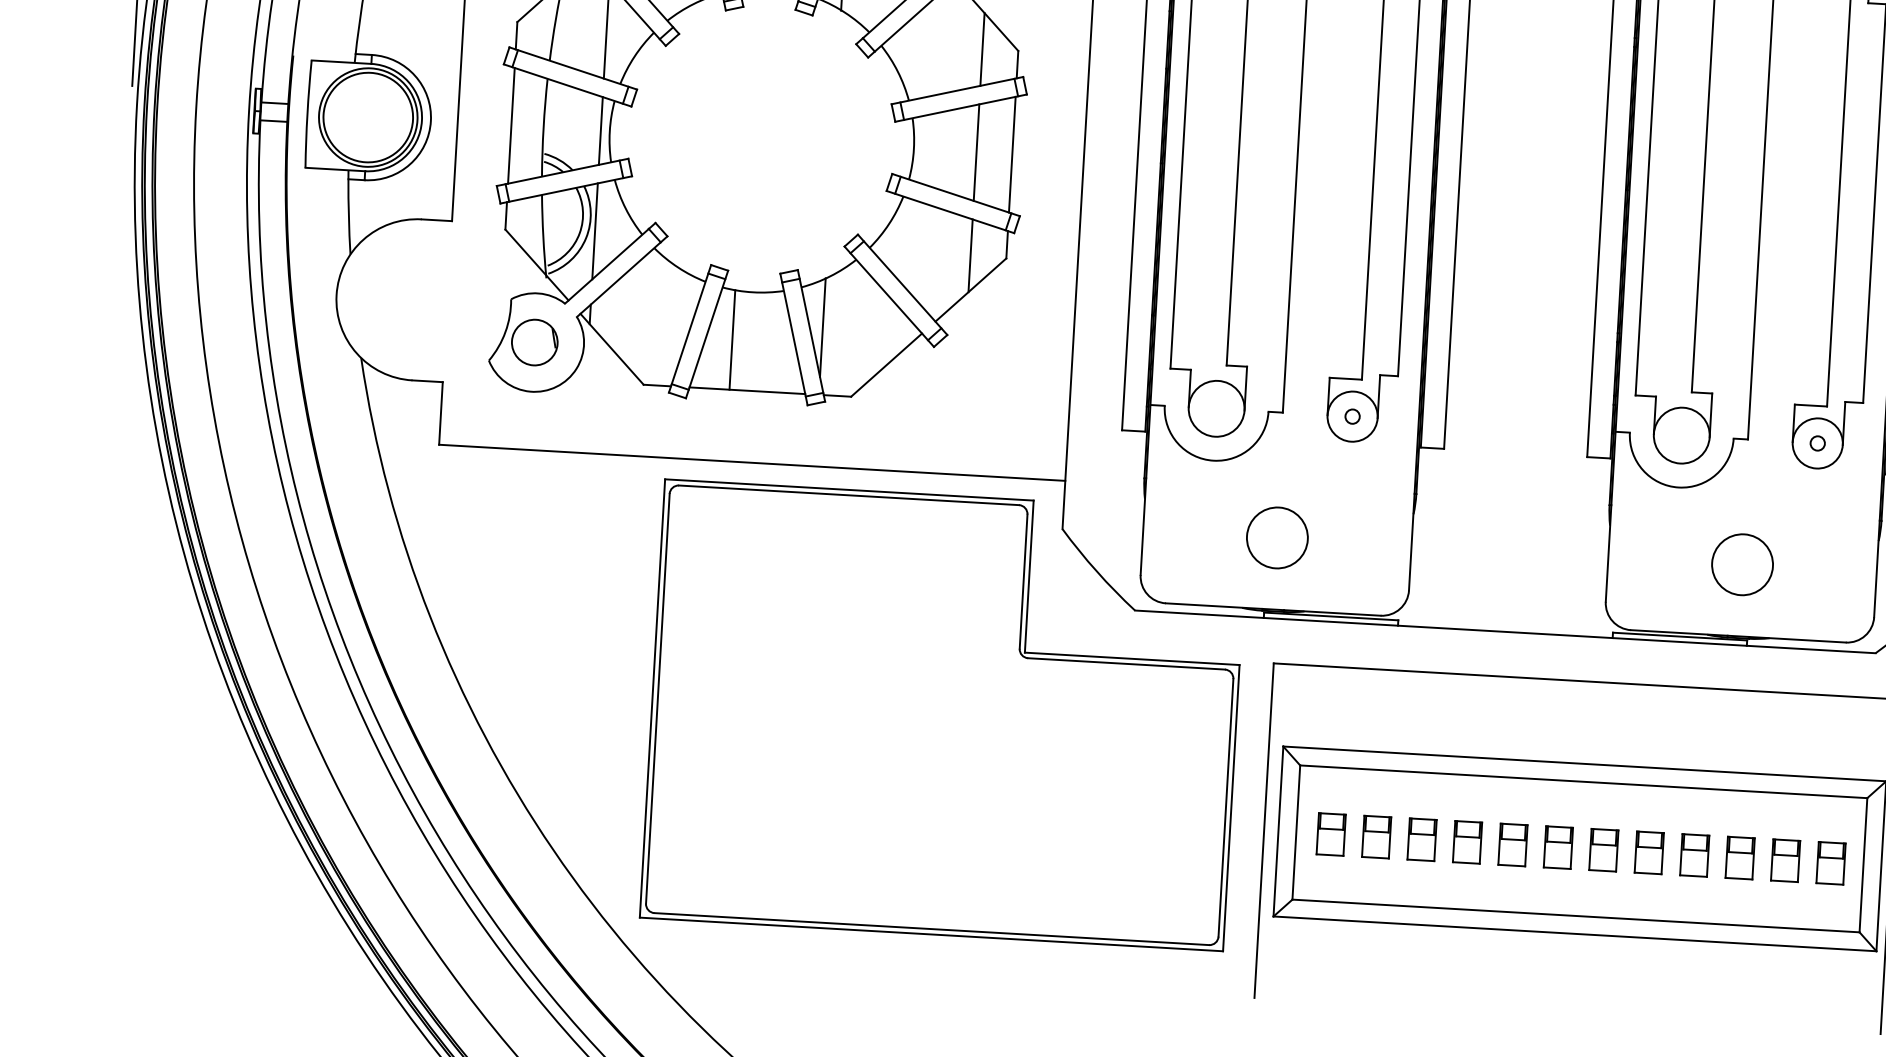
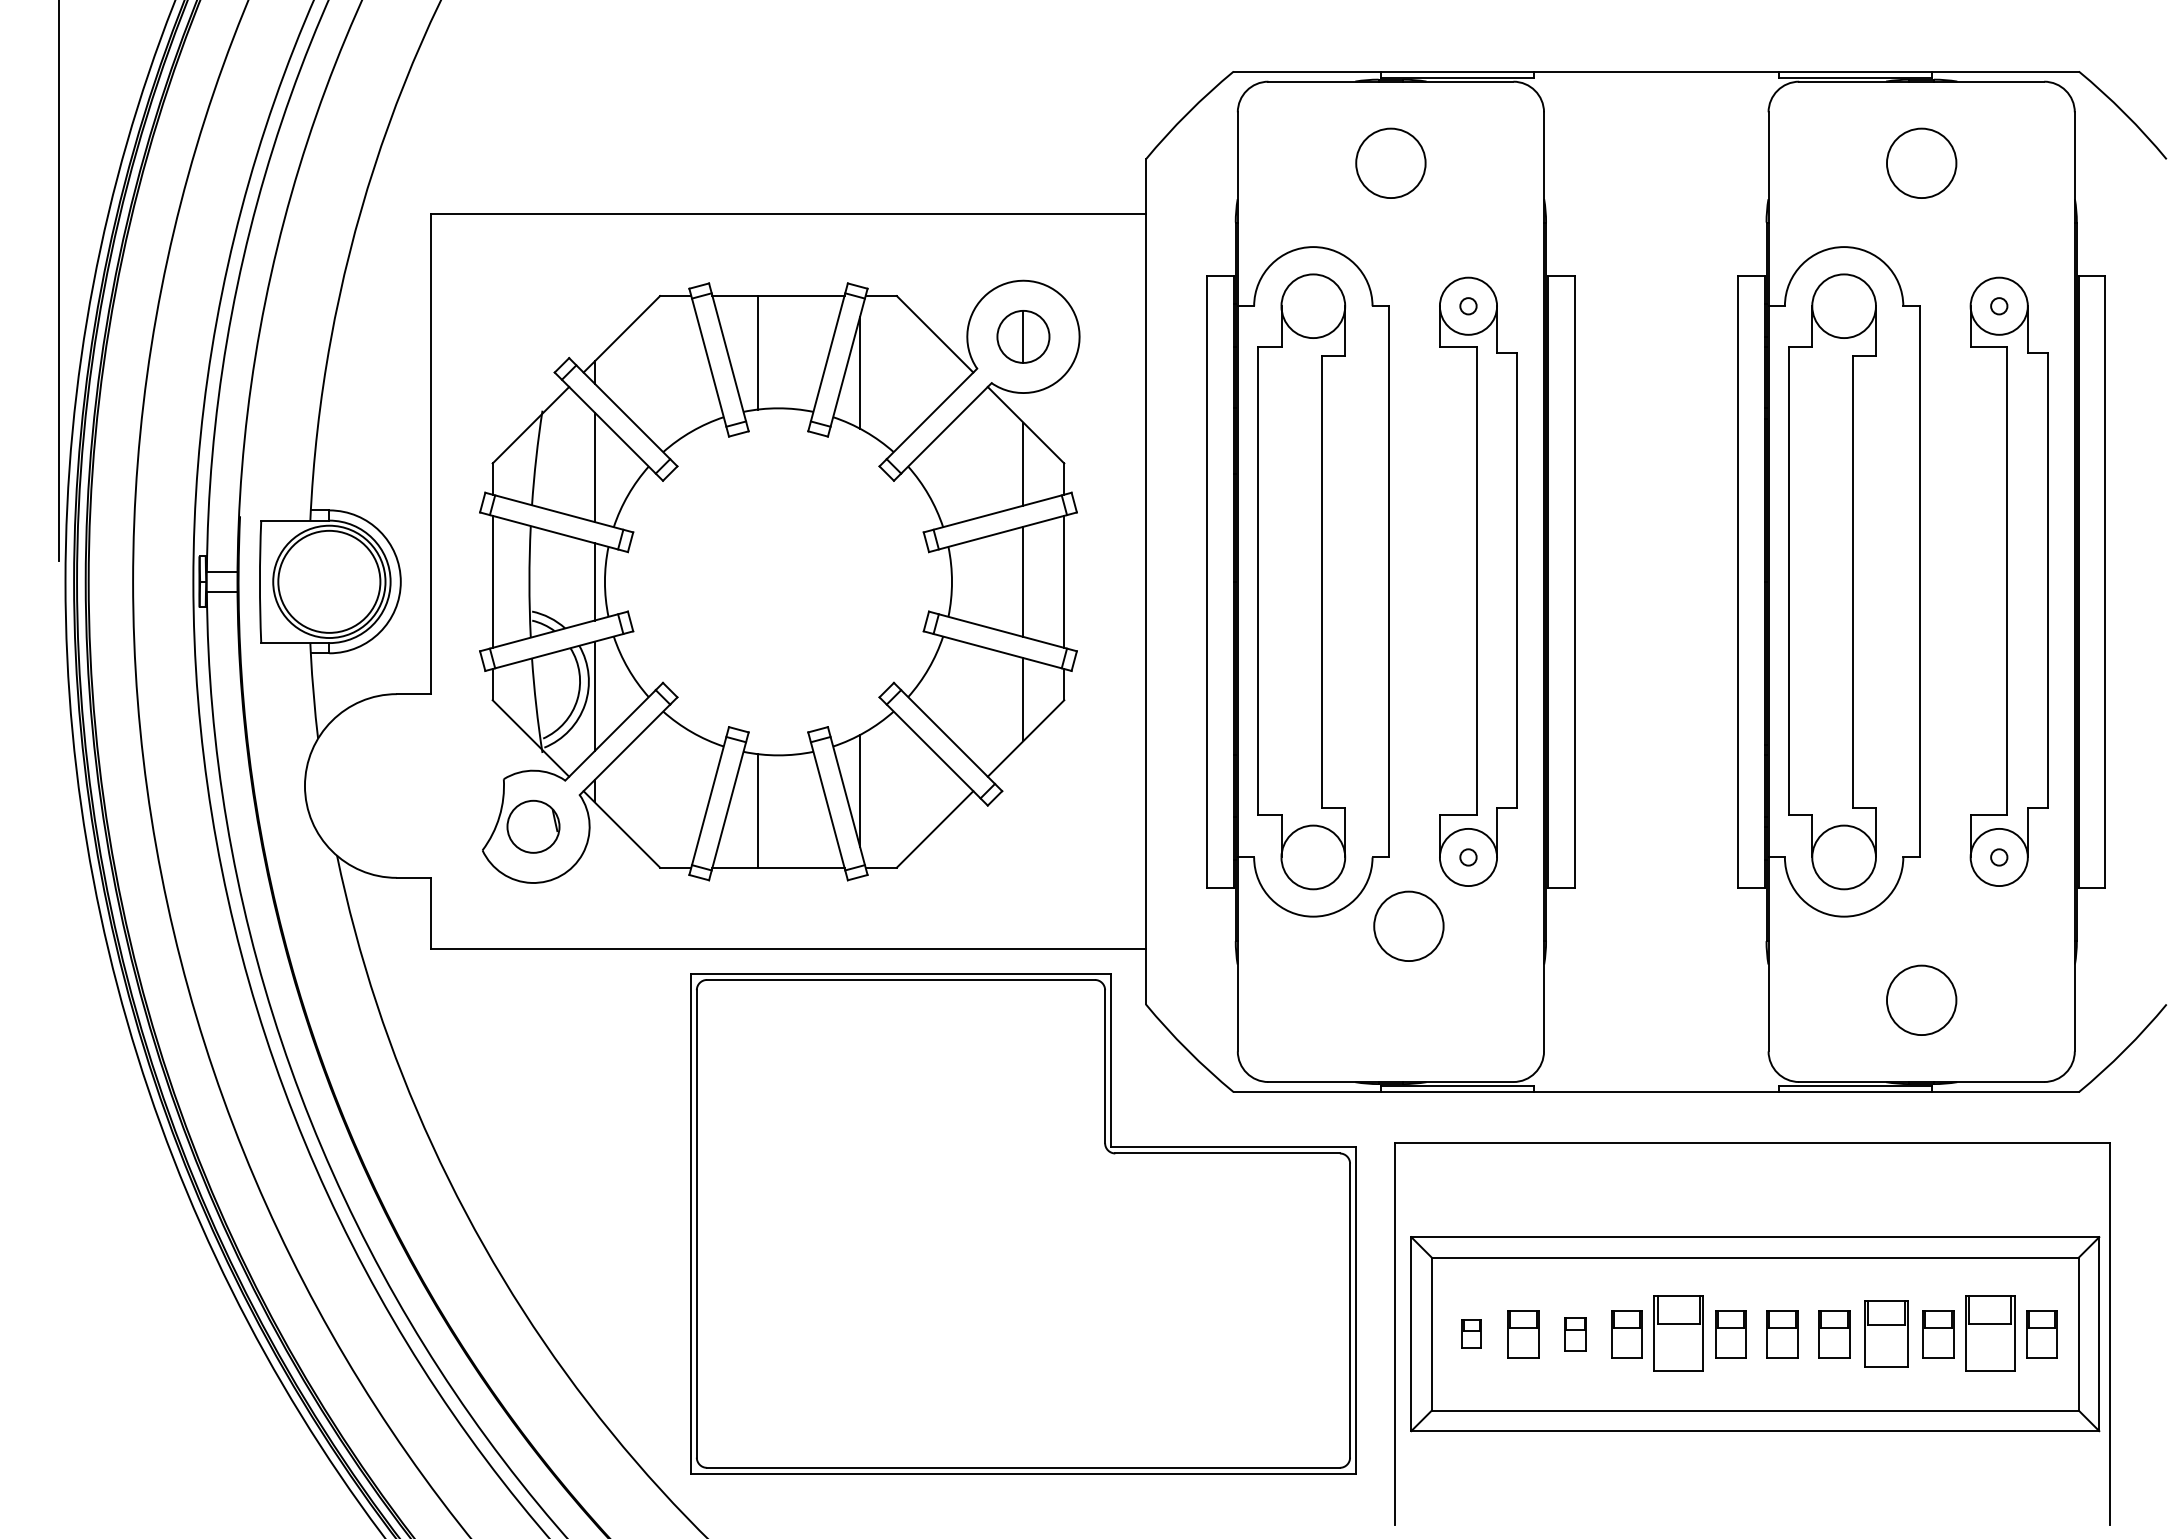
circle: (1277, 537) -> (1408, 925), moved
part: (1331, 834) -> (1471, 1334), size x0.6
part: (1422, 840) -> (1575, 1334), size x0.7
part: (1512, 845) -> (1678, 1334), size x1.6
part: (1694, 855) -> (1886, 1334), size x1.4
part: (1785, 861) -> (1989, 1334), size x1.6

